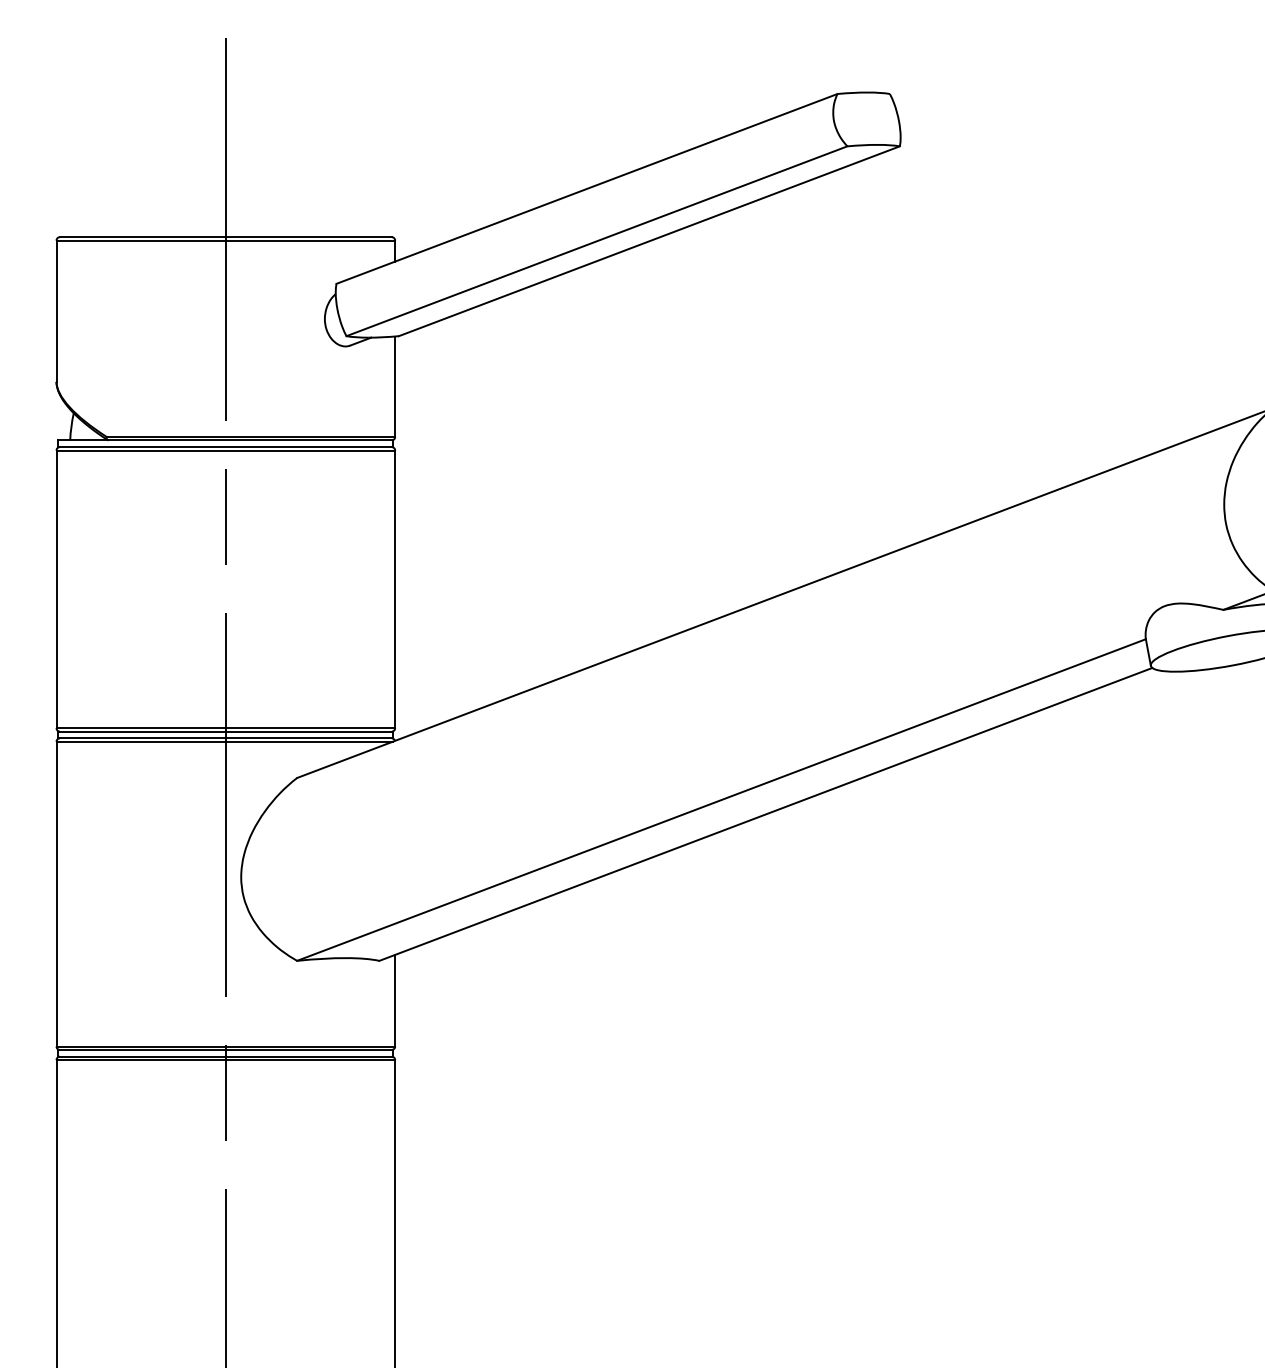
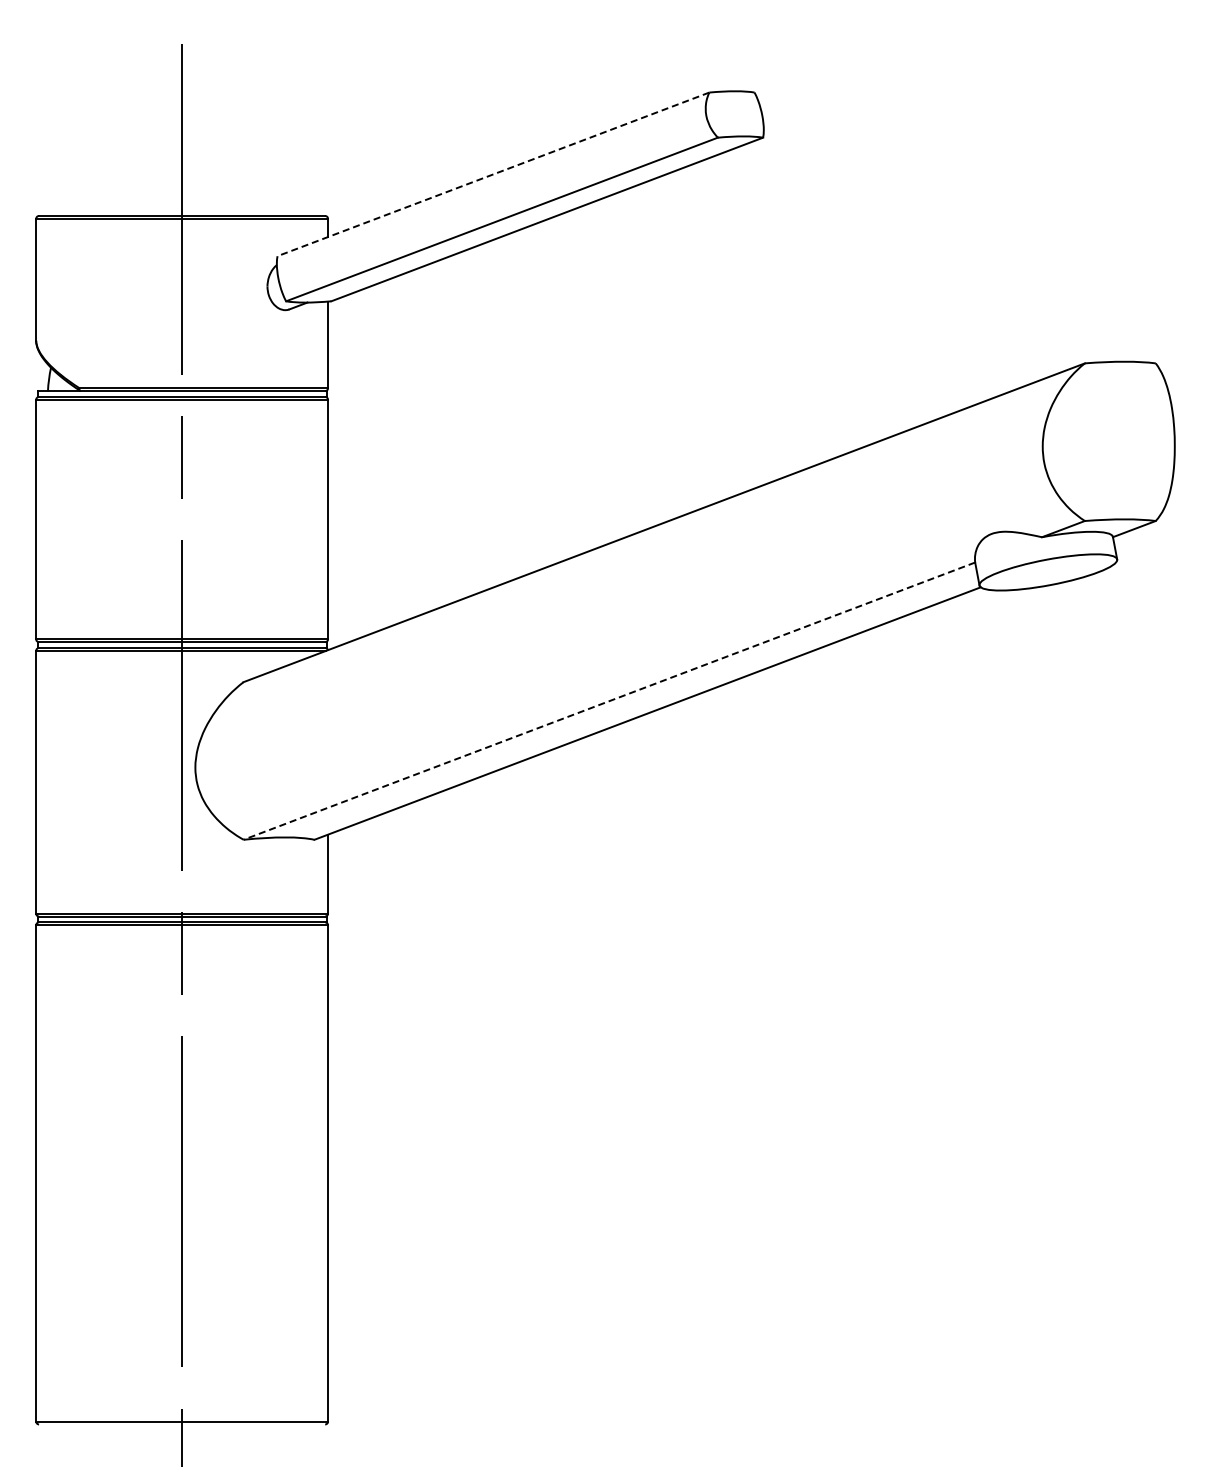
line: (587, 189) -> (493, 174), solid -> dashed
line: (720, 800) -> (608, 701), solid -> dashed

